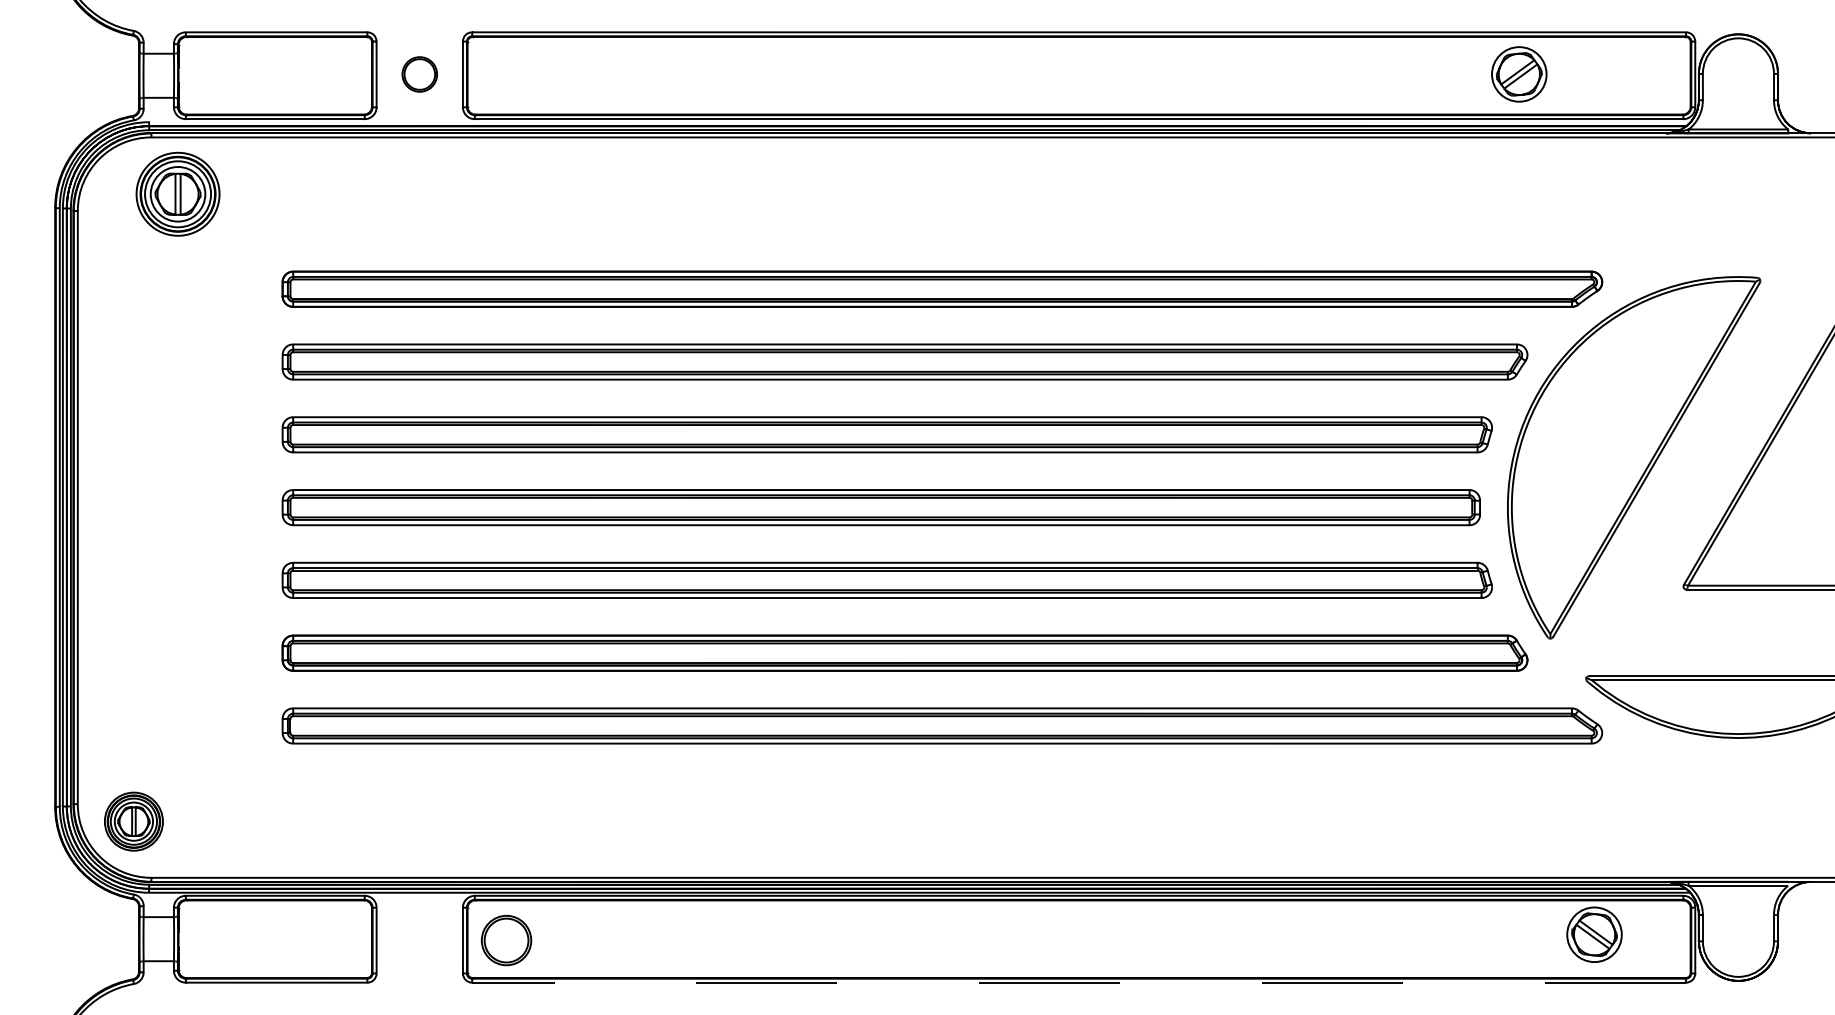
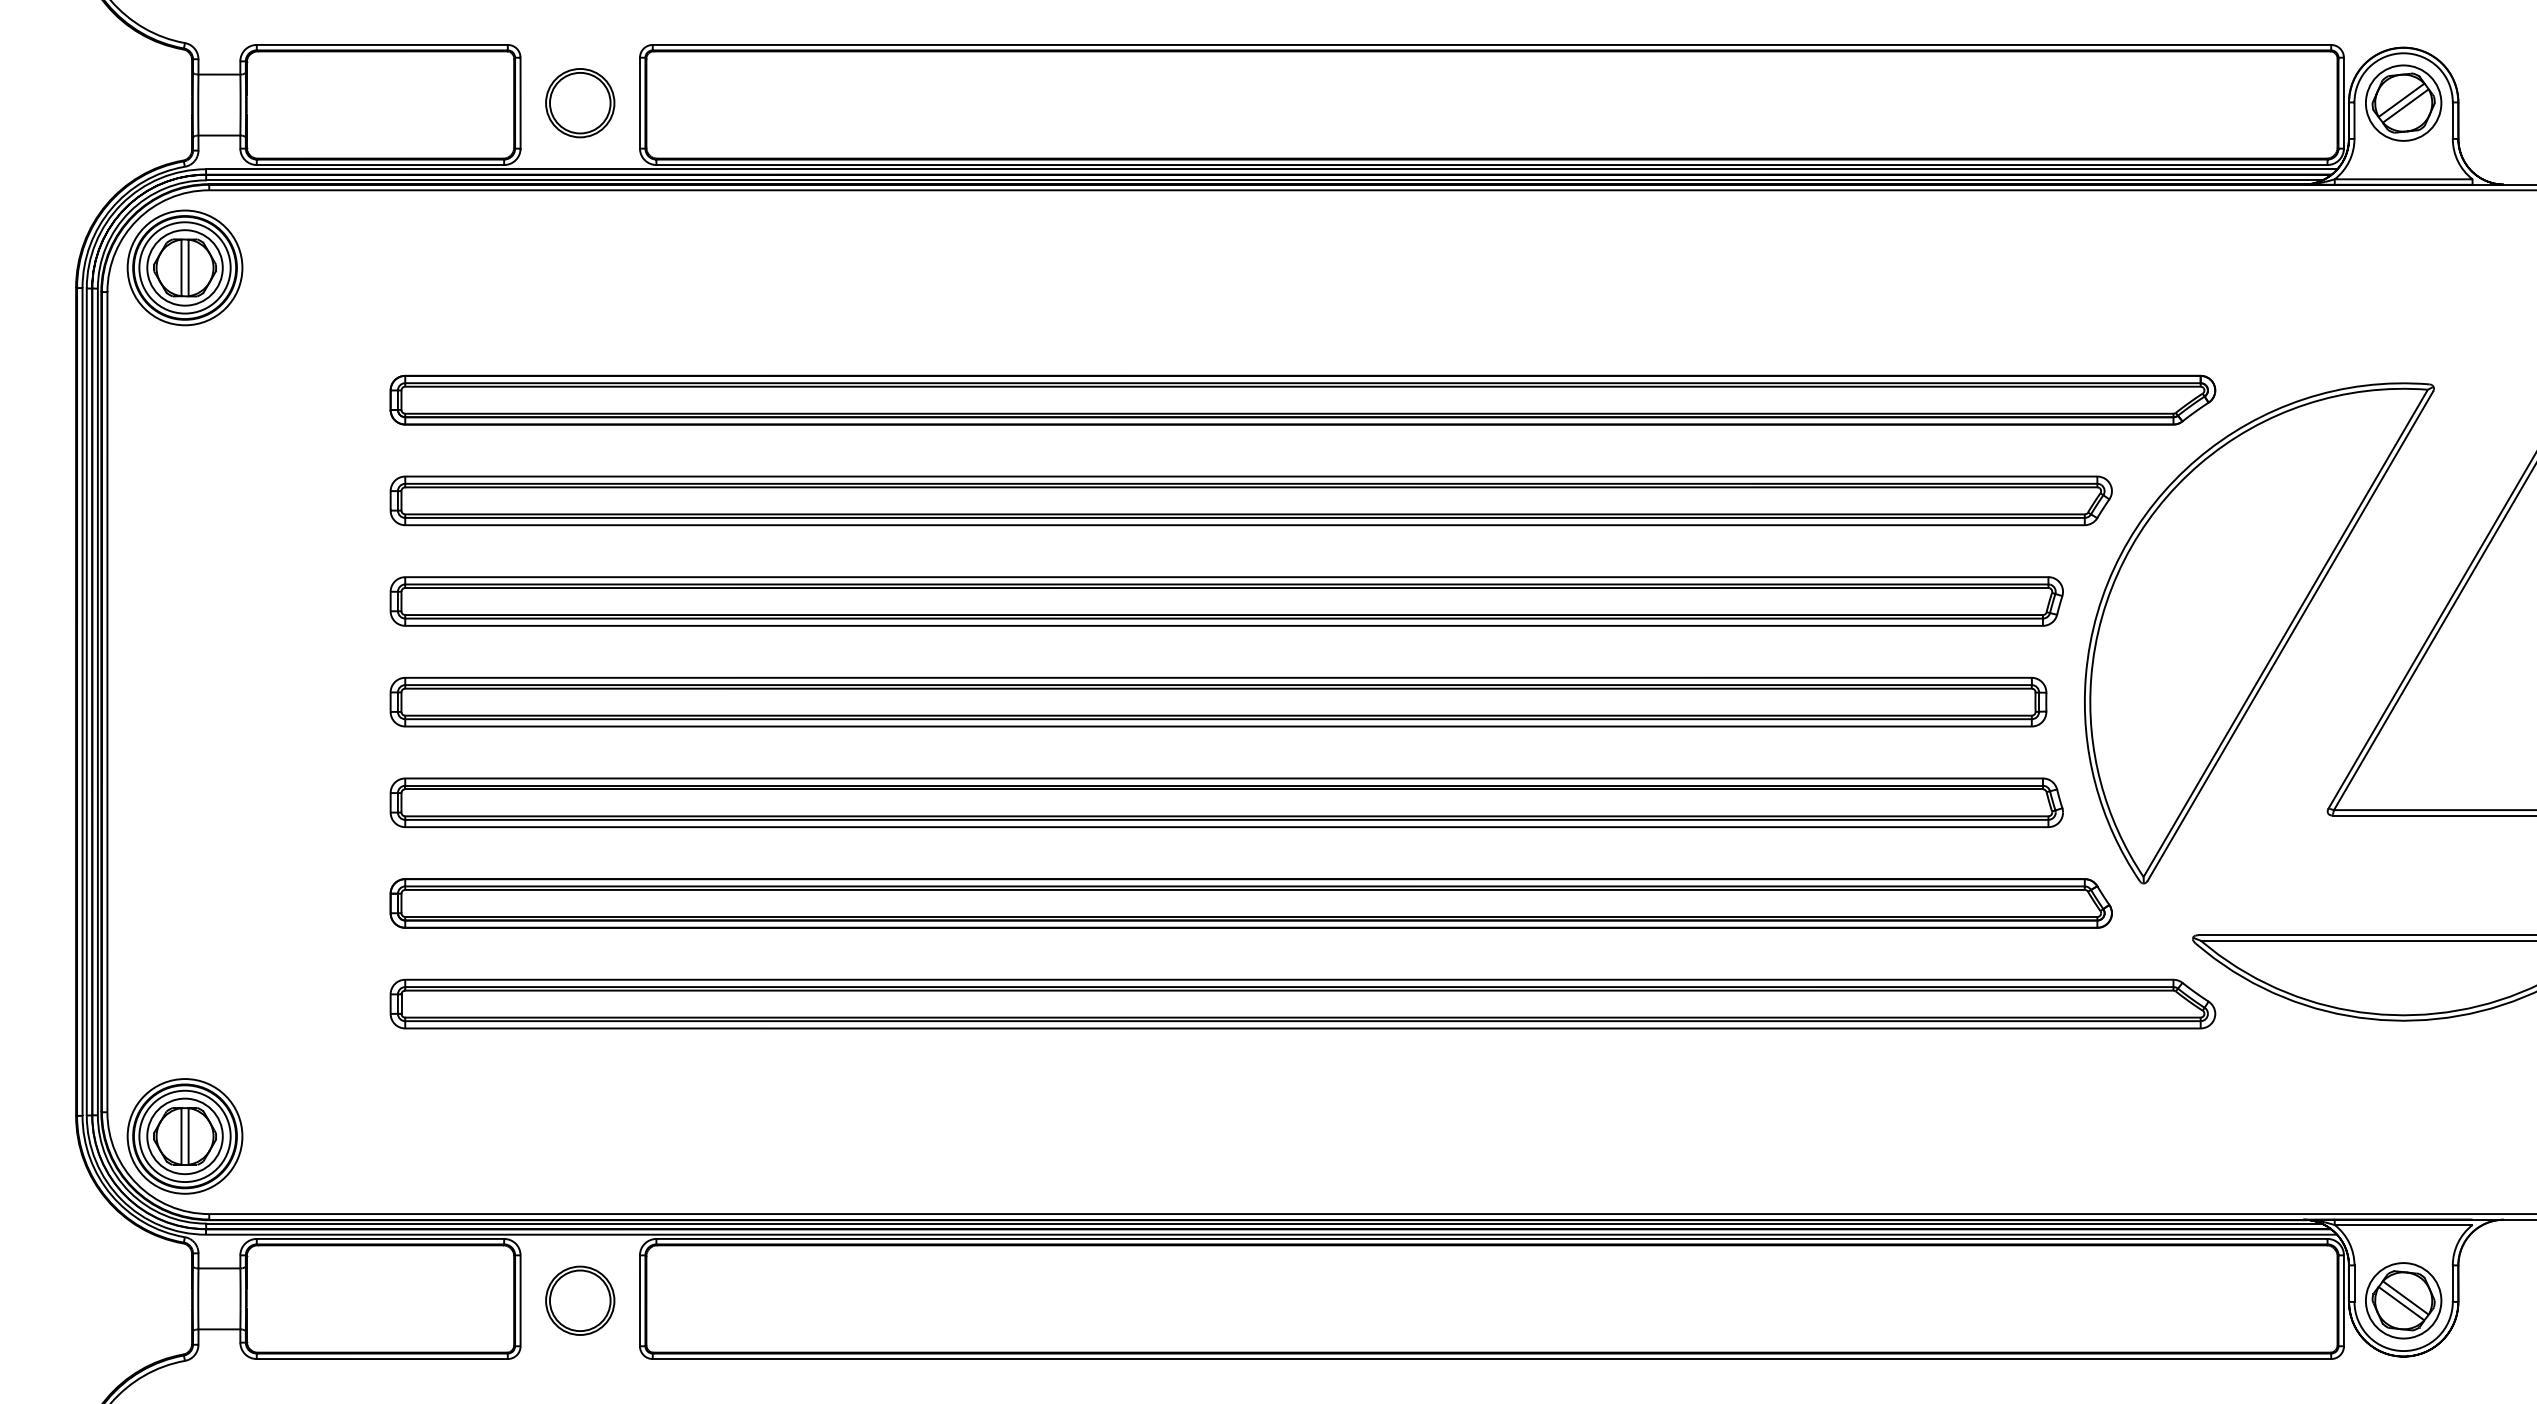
part: (1519, 73) -> (2403, 102), moved
part: (419, 74) -> (580, 103), size x1.43
line: (919, 122) -> (1271, 169), added
part: (177, 193) -> (184, 267), moved
part: (133, 821) -> (184, 1136), size x1.43
part: (1594, 934) -> (2403, 1300), moved
part: (506, 940) -> (580, 1300), moved
line: (1078, 983) -> (1491, 1359), dashed -> solid

